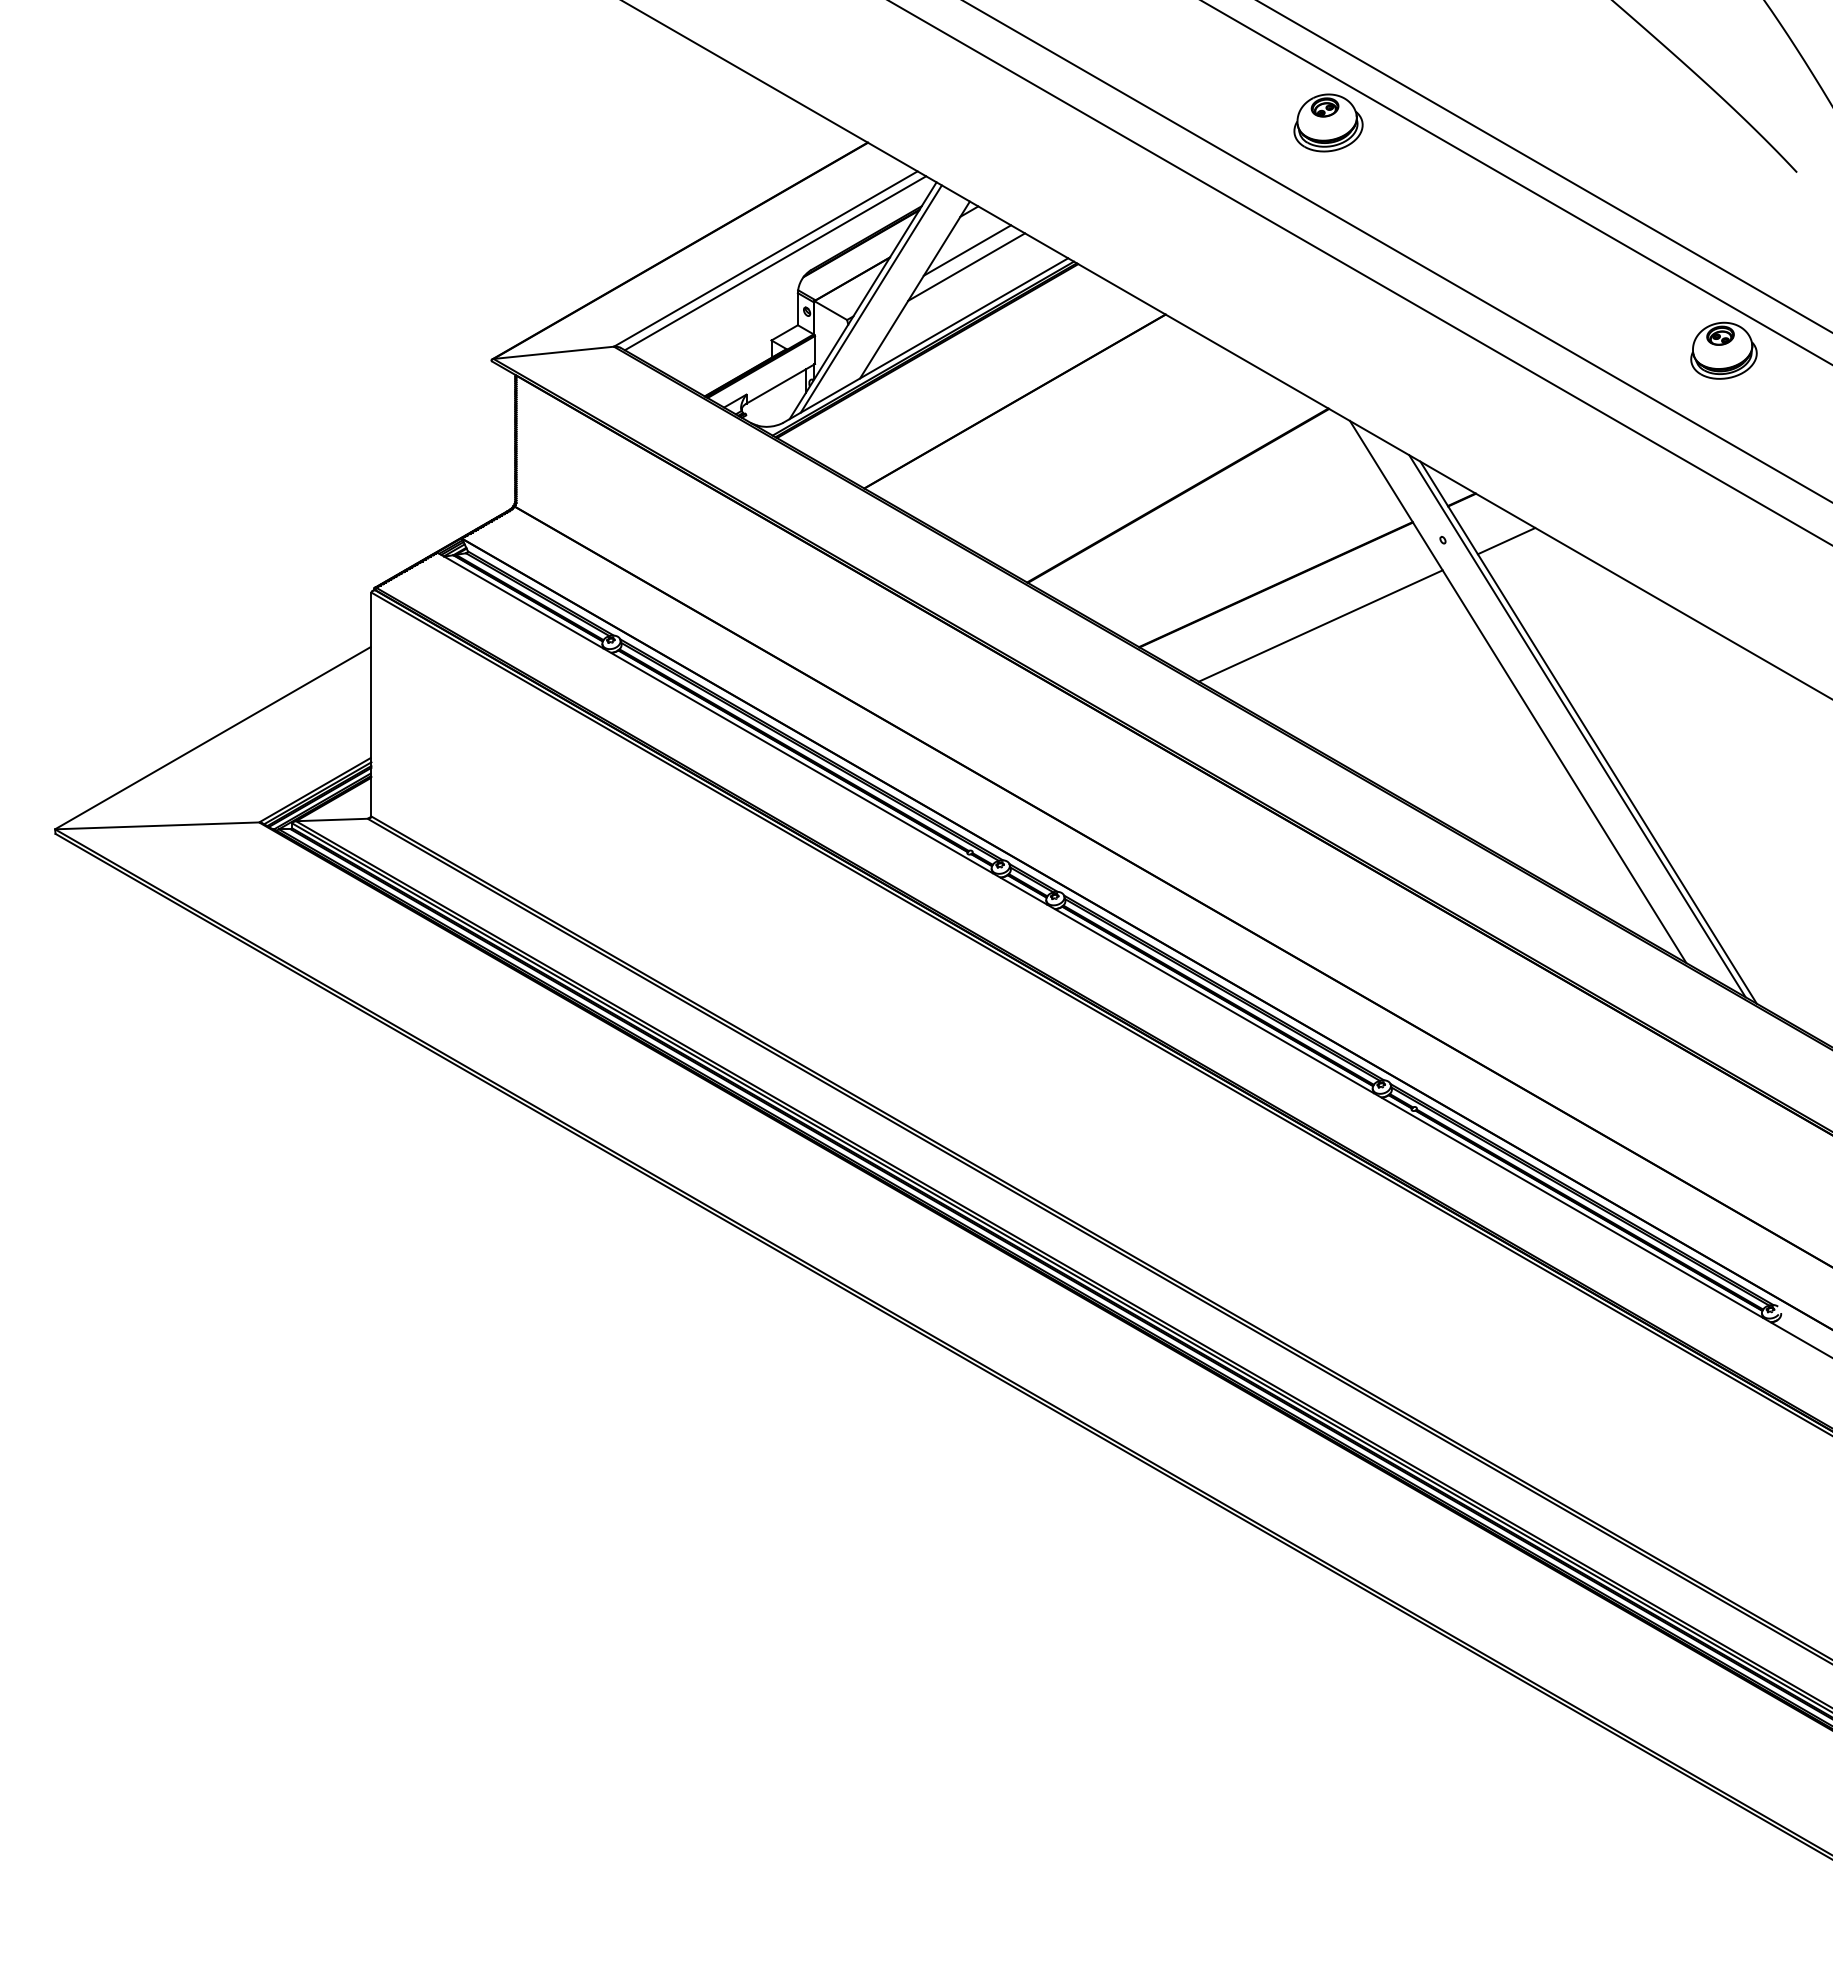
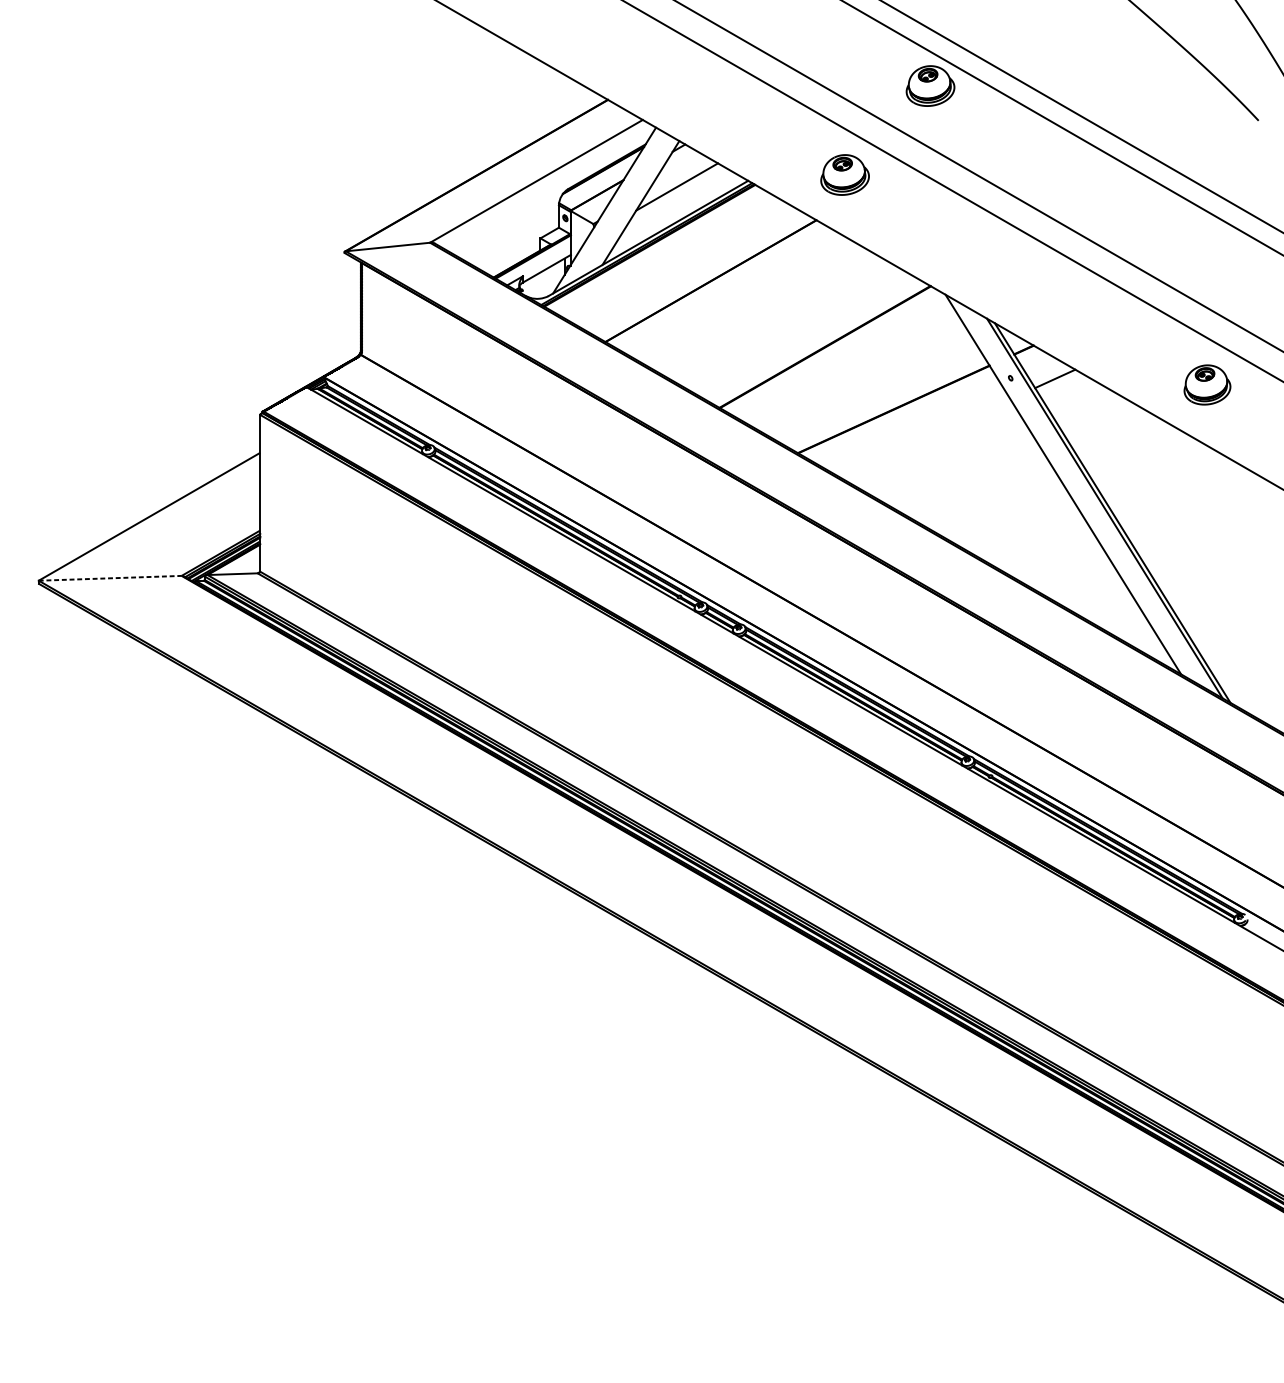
part: (1206, 249) -> (845, 174), added
line: (967, 250) -> (677, 175), removed
line: (775, 263) -> (543, 184), removed
line: (870, 298) -> (609, 208), removed
part: (1723, 350) -> (1207, 384), moved
line: (1320, 625) -> (924, 437), removed
line: (157, 825) -> (110, 578), solid -> dashed

